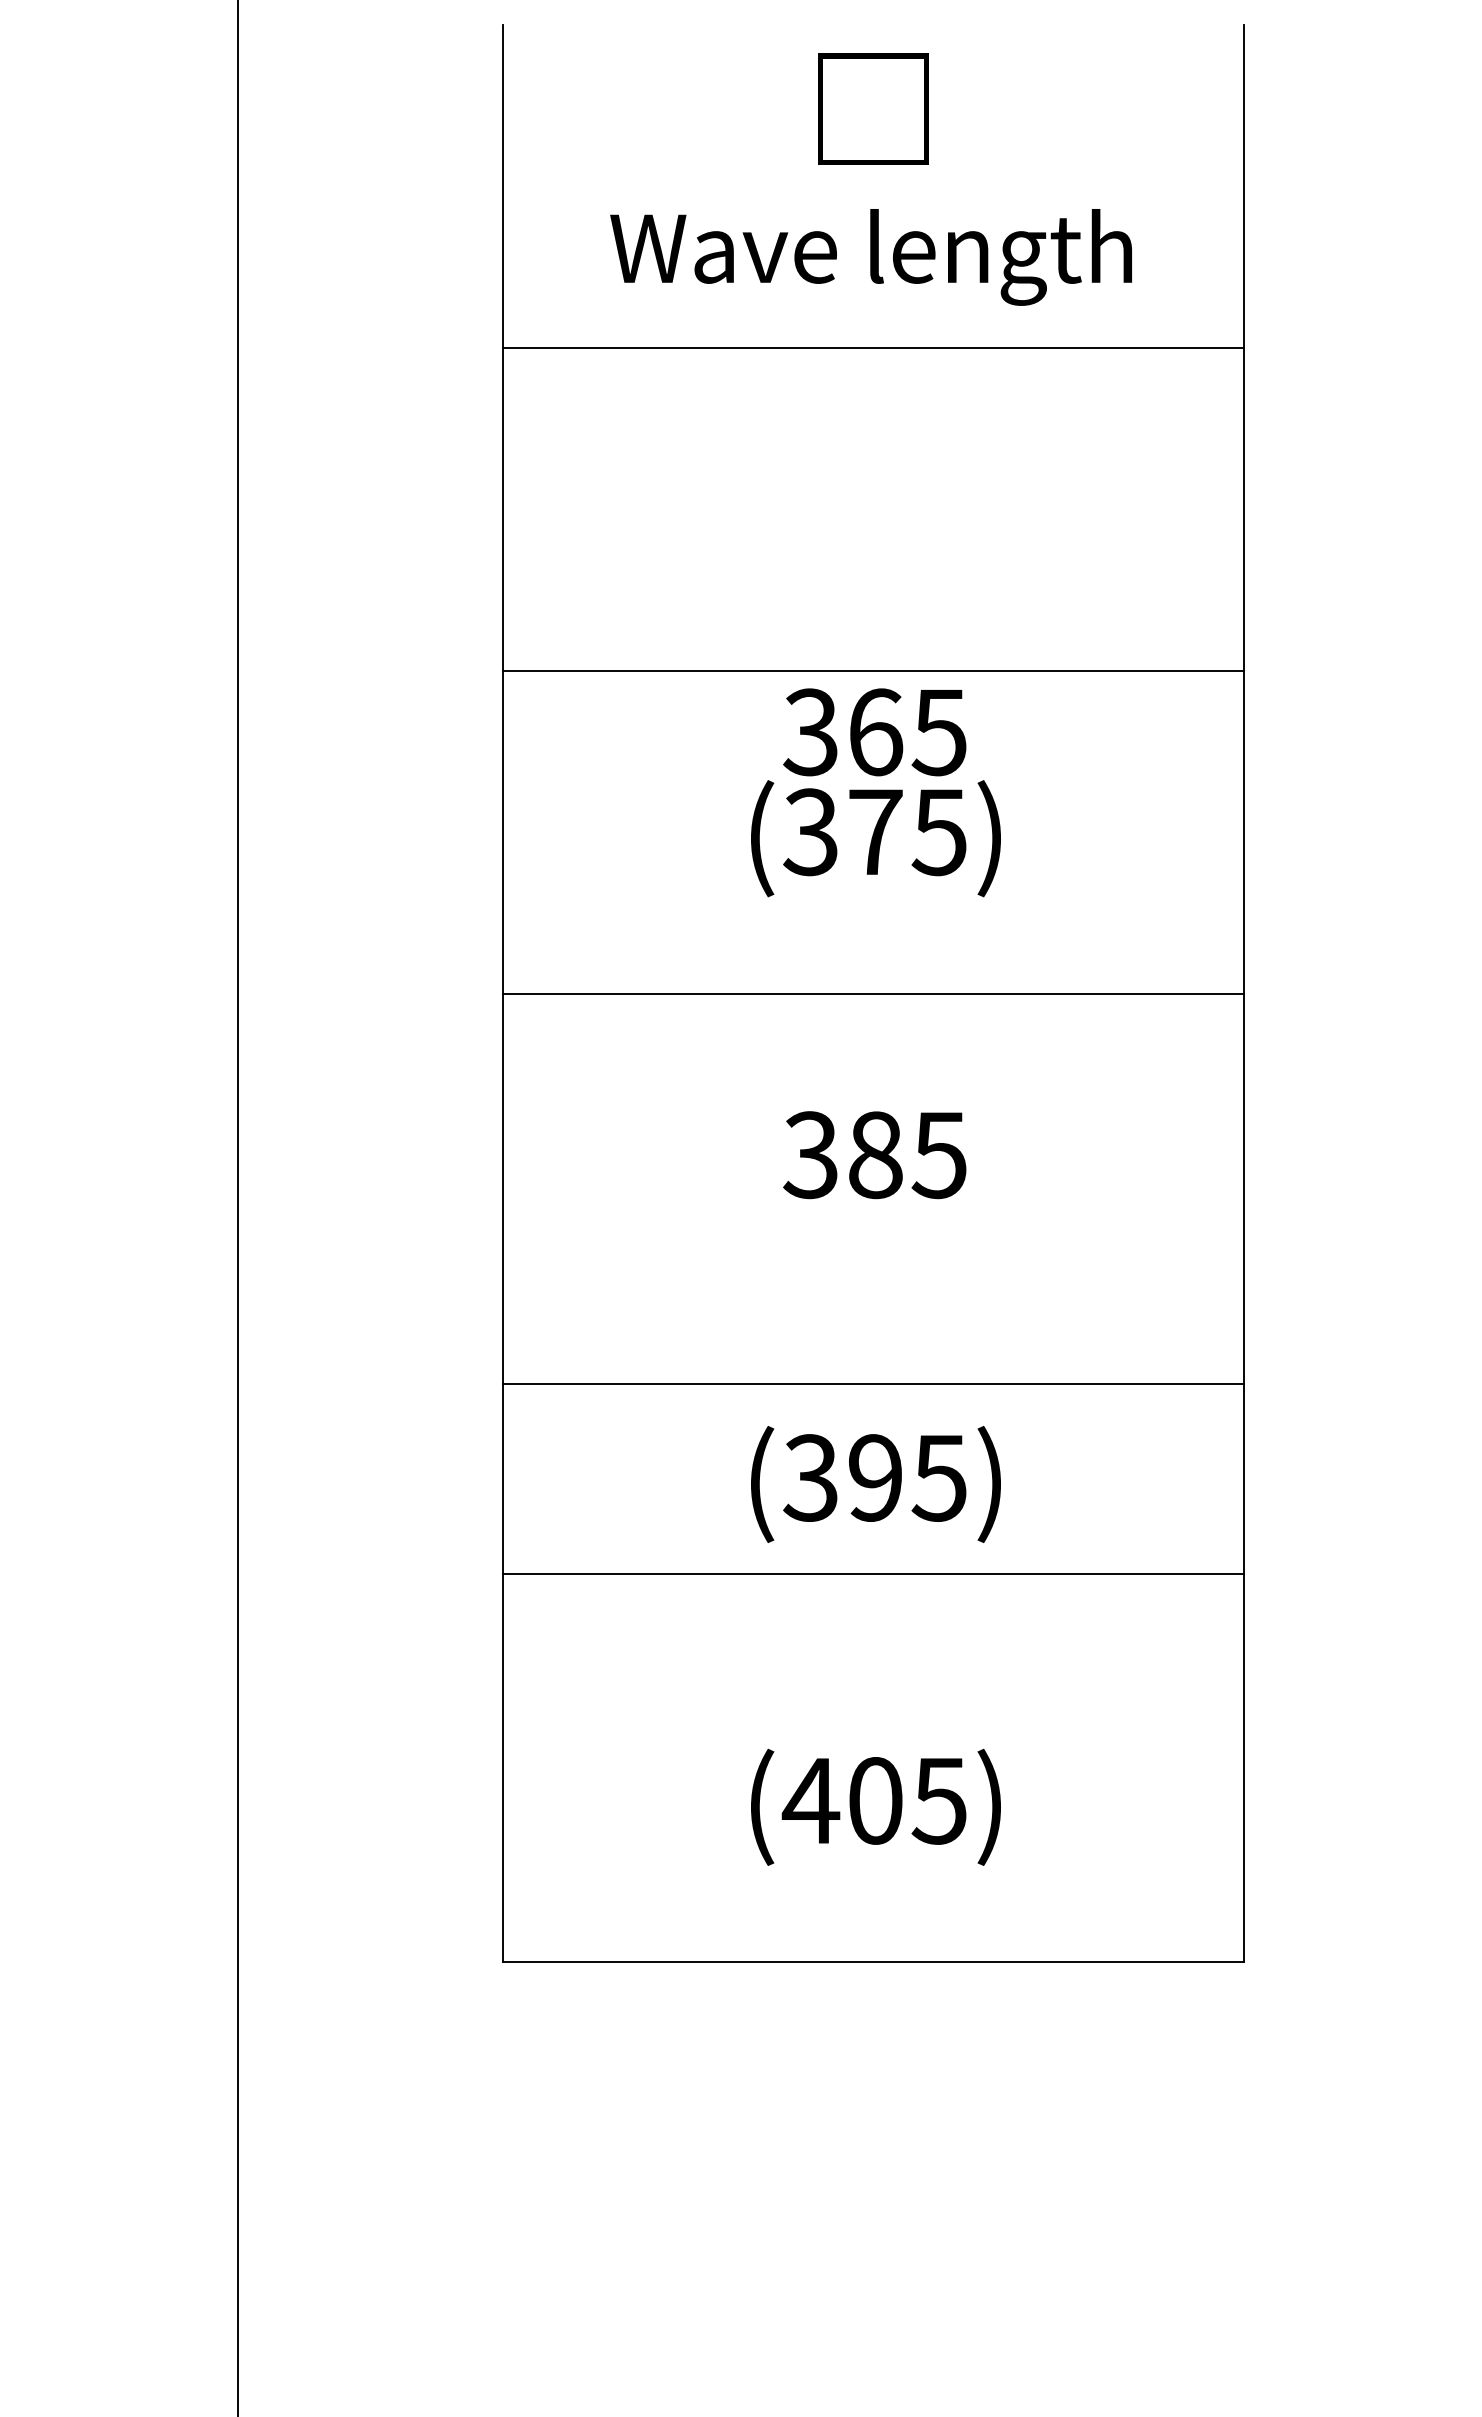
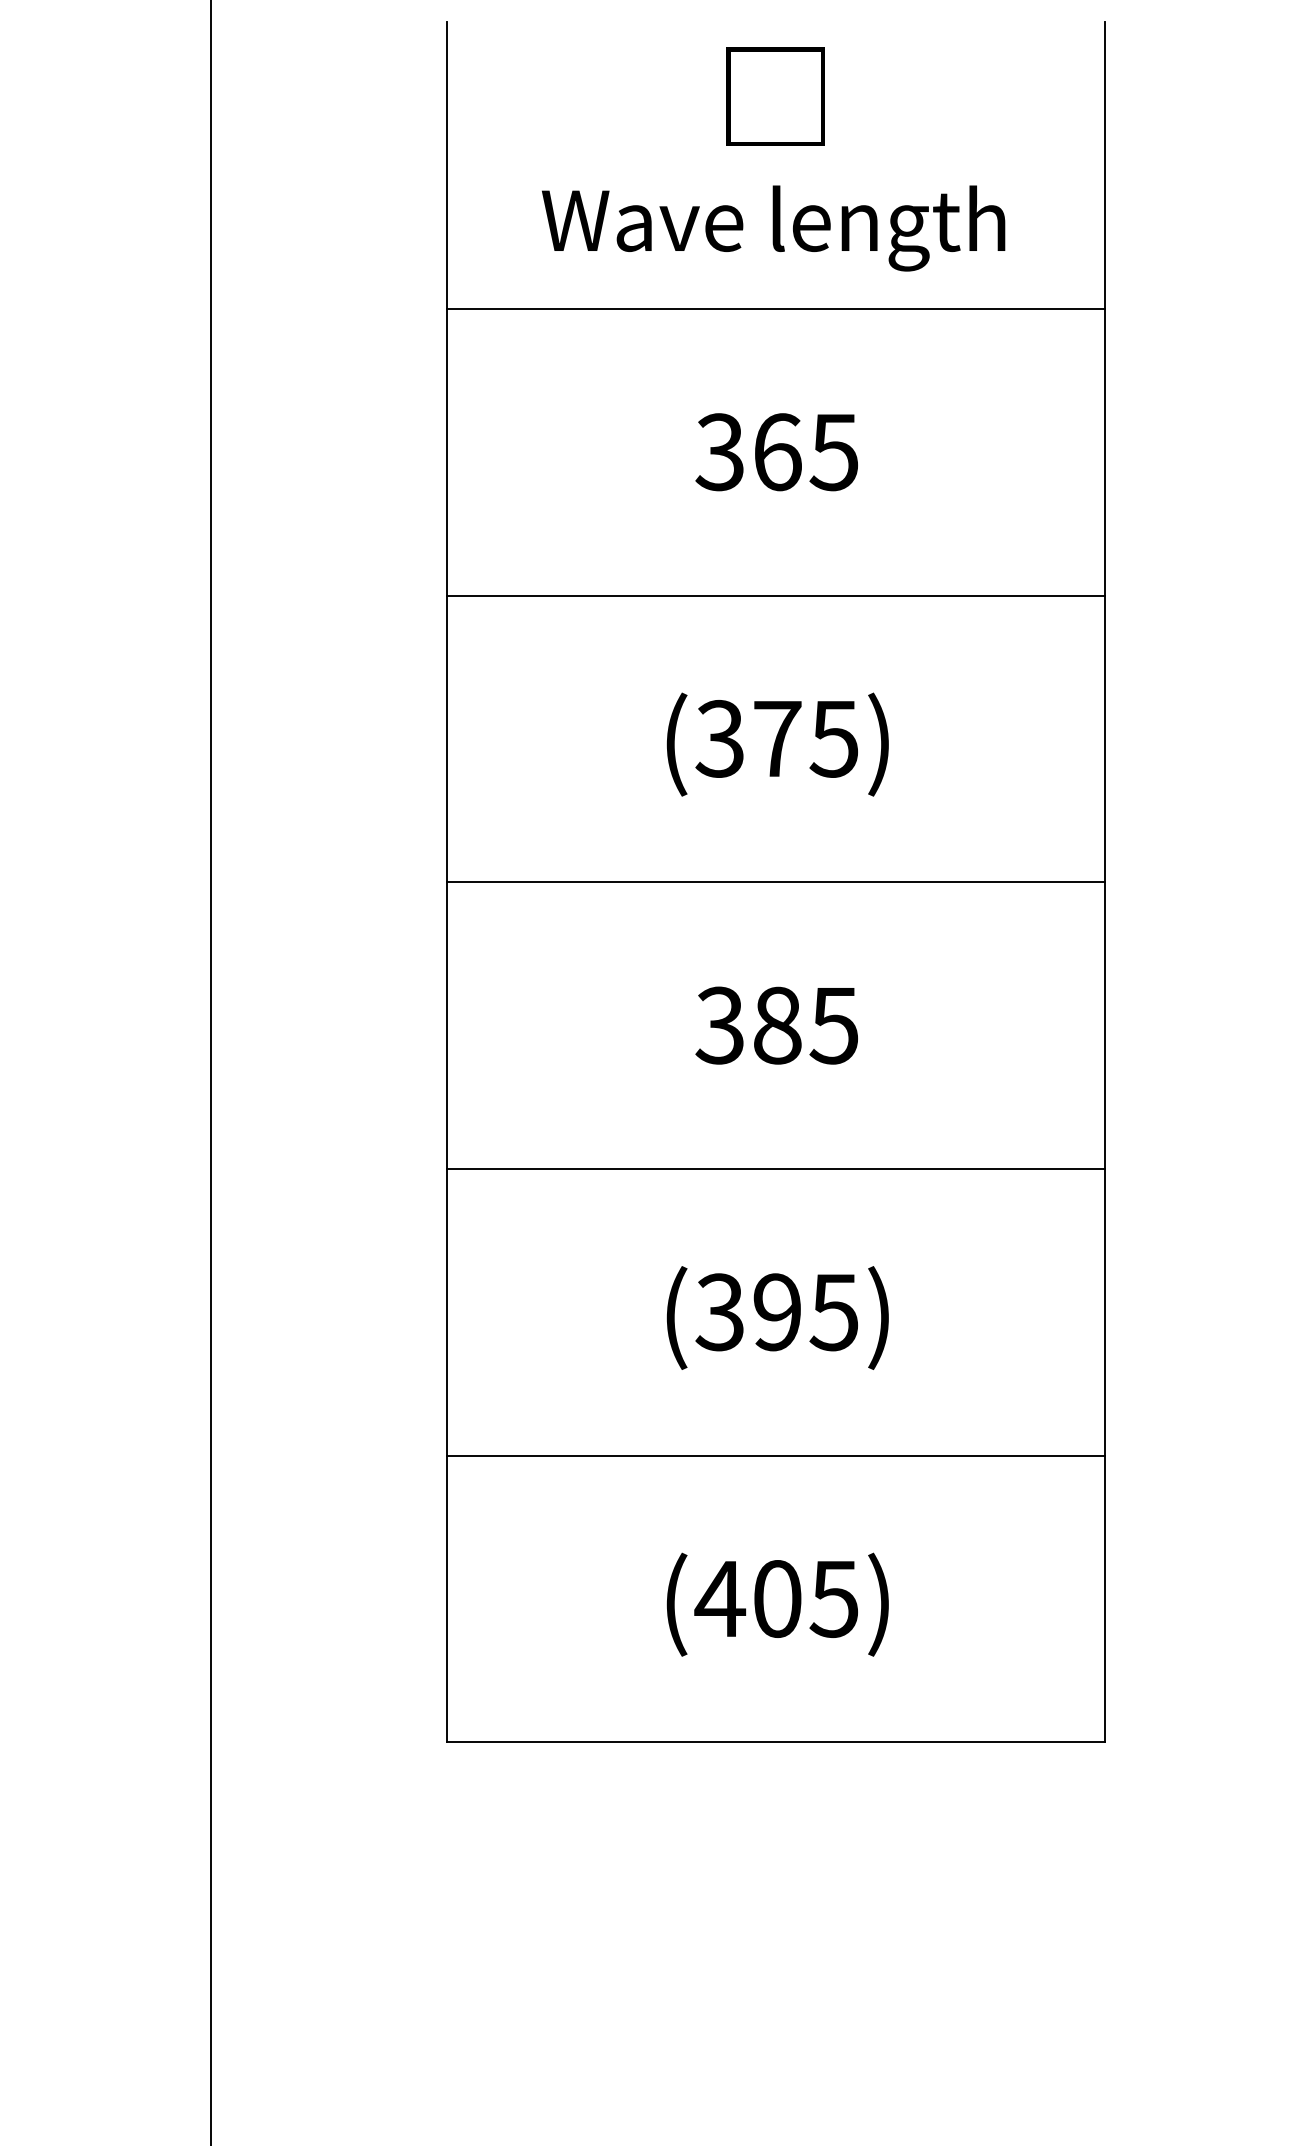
text: (874, 732) -> (776, 452), moved
line: (873, 1383) -> (775, 1168), moved
line: (873, 1573) -> (775, 1455), moved

